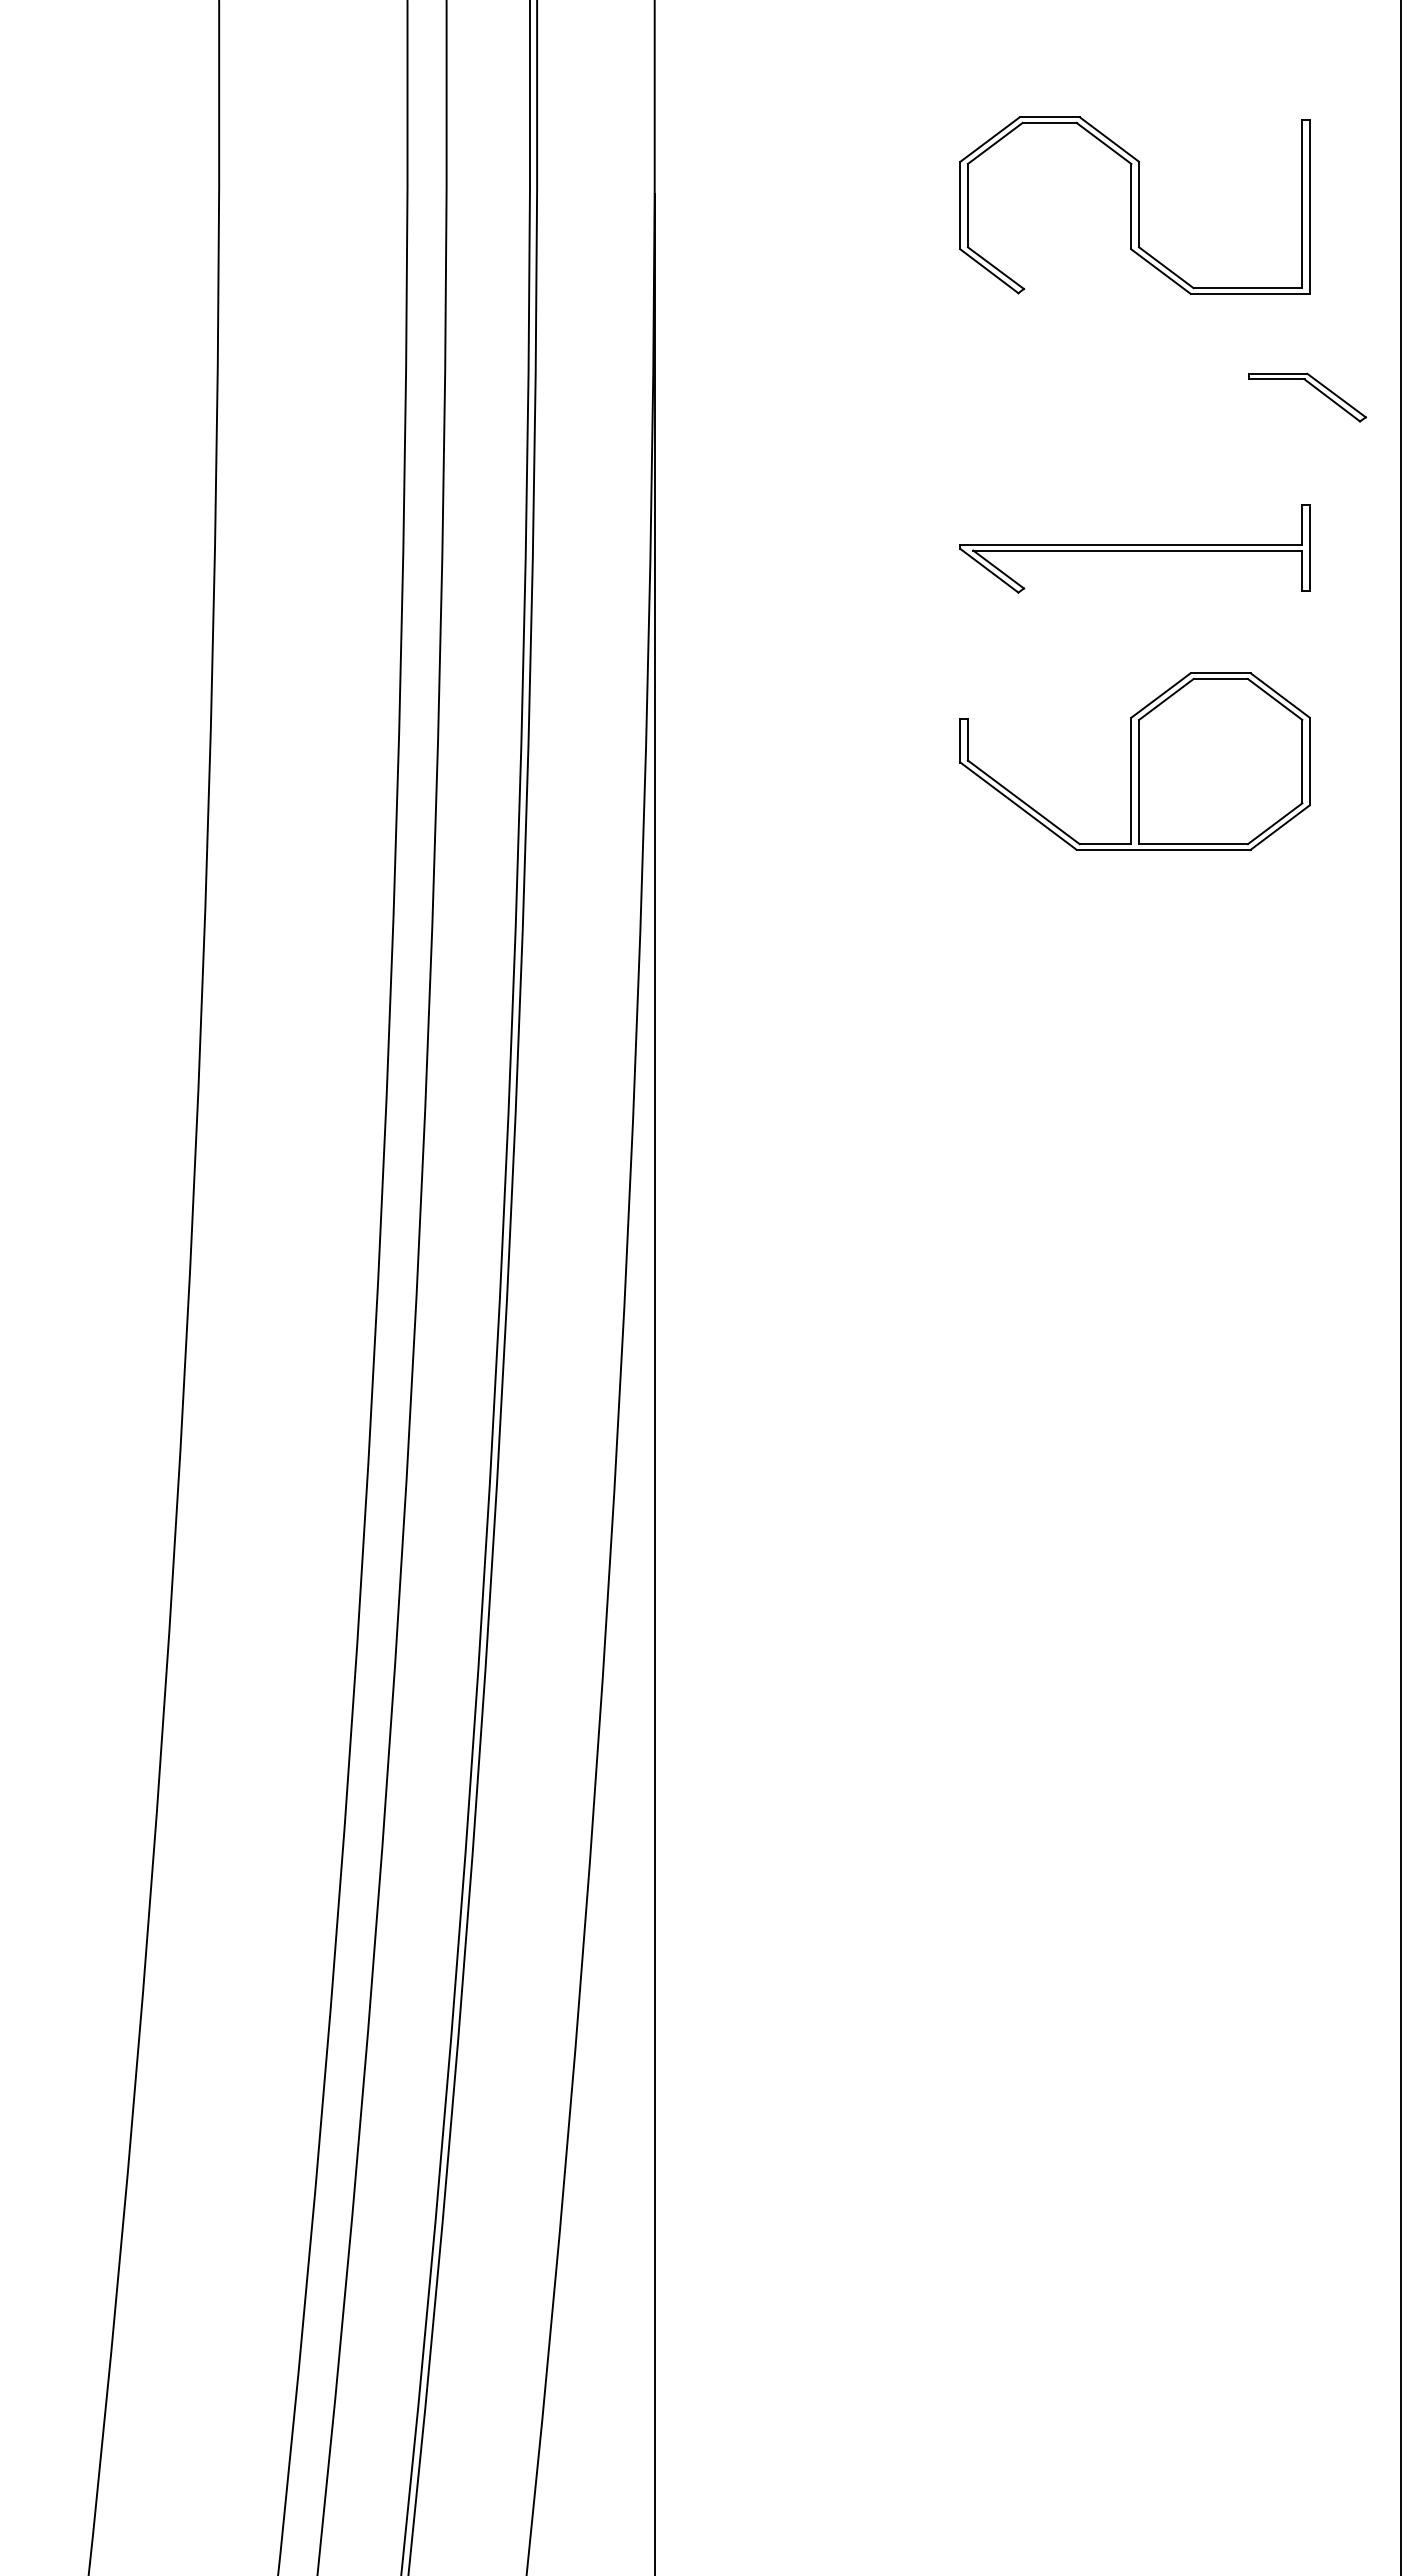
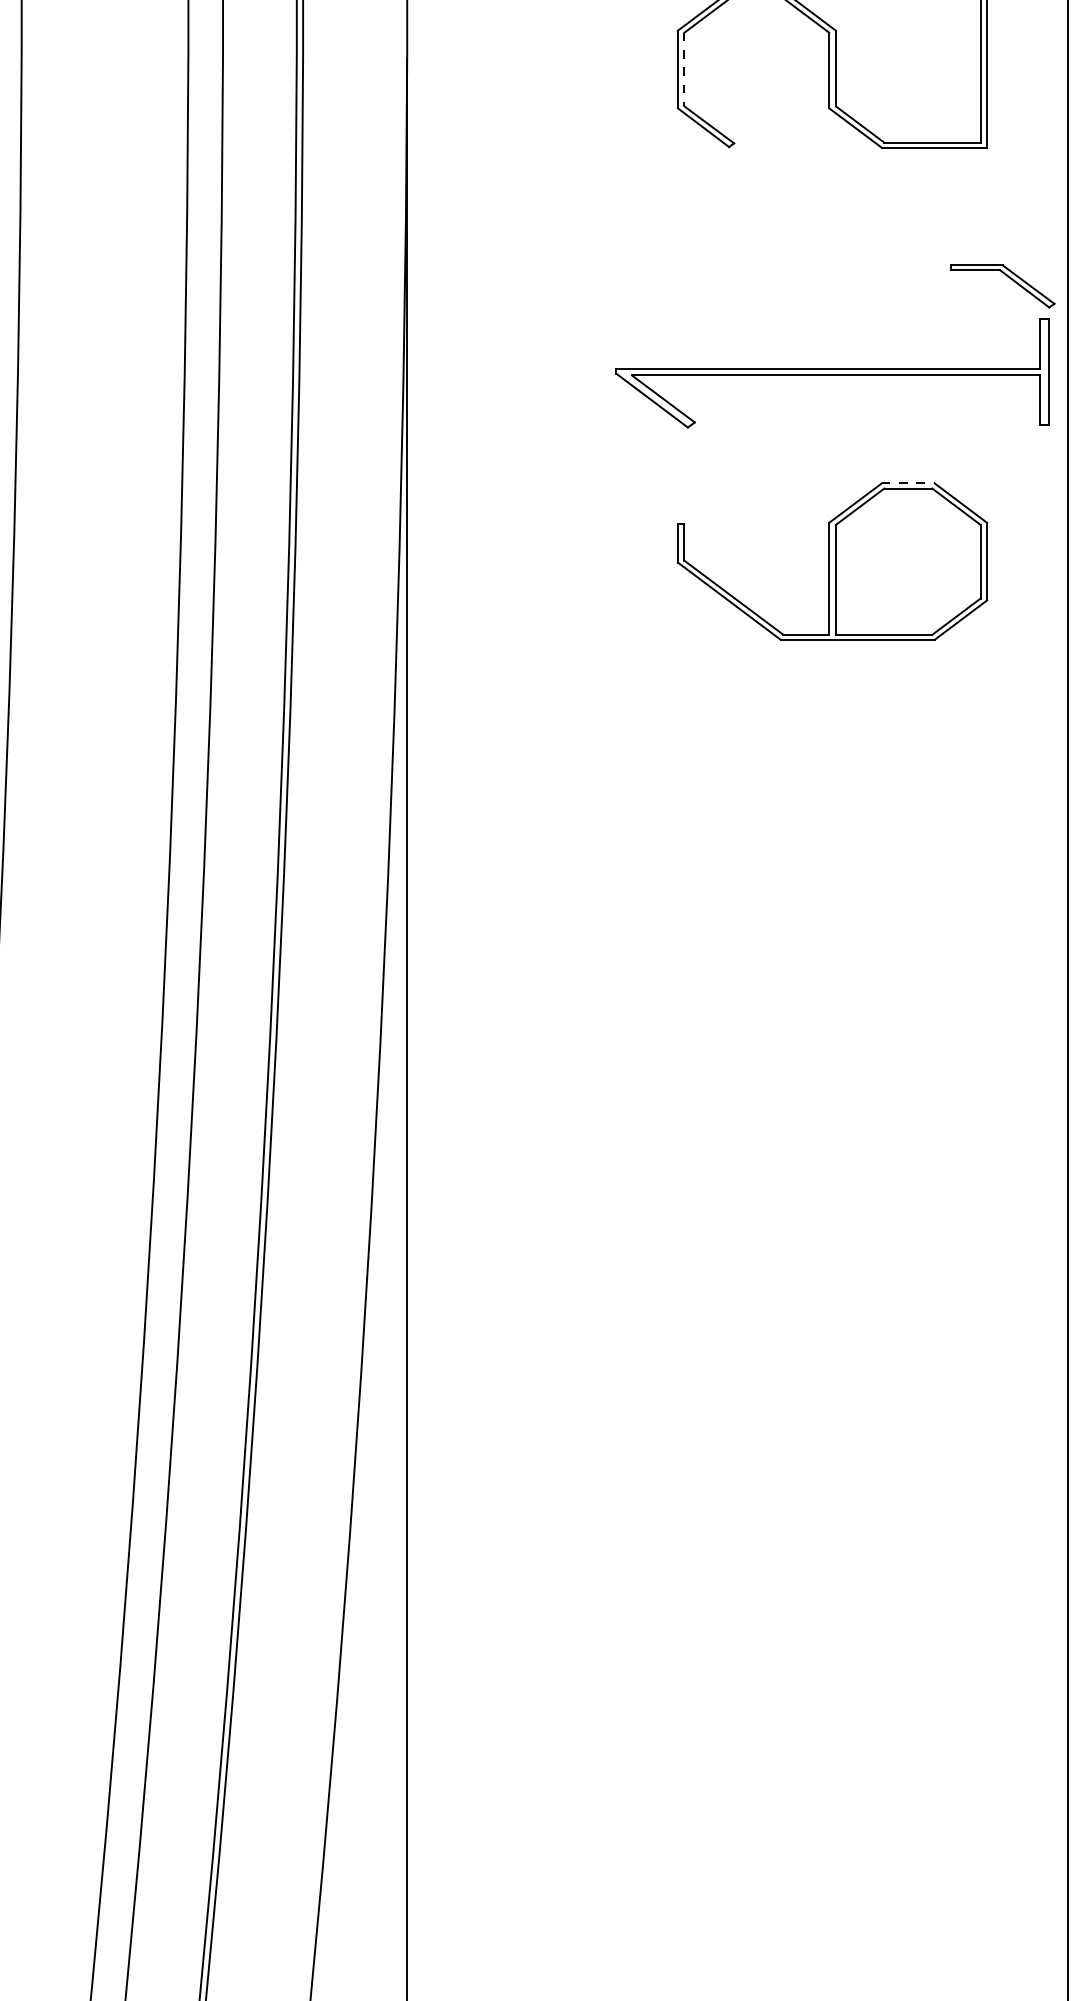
line: (967, 205) -> (684, 69), solid -> dashed
part: (1314, 388) -> (1008, 278), moved
part: (1134, 548) -> (831, 373), size x1.4
line: (1220, 673) -> (908, 483), solid -> dashed

